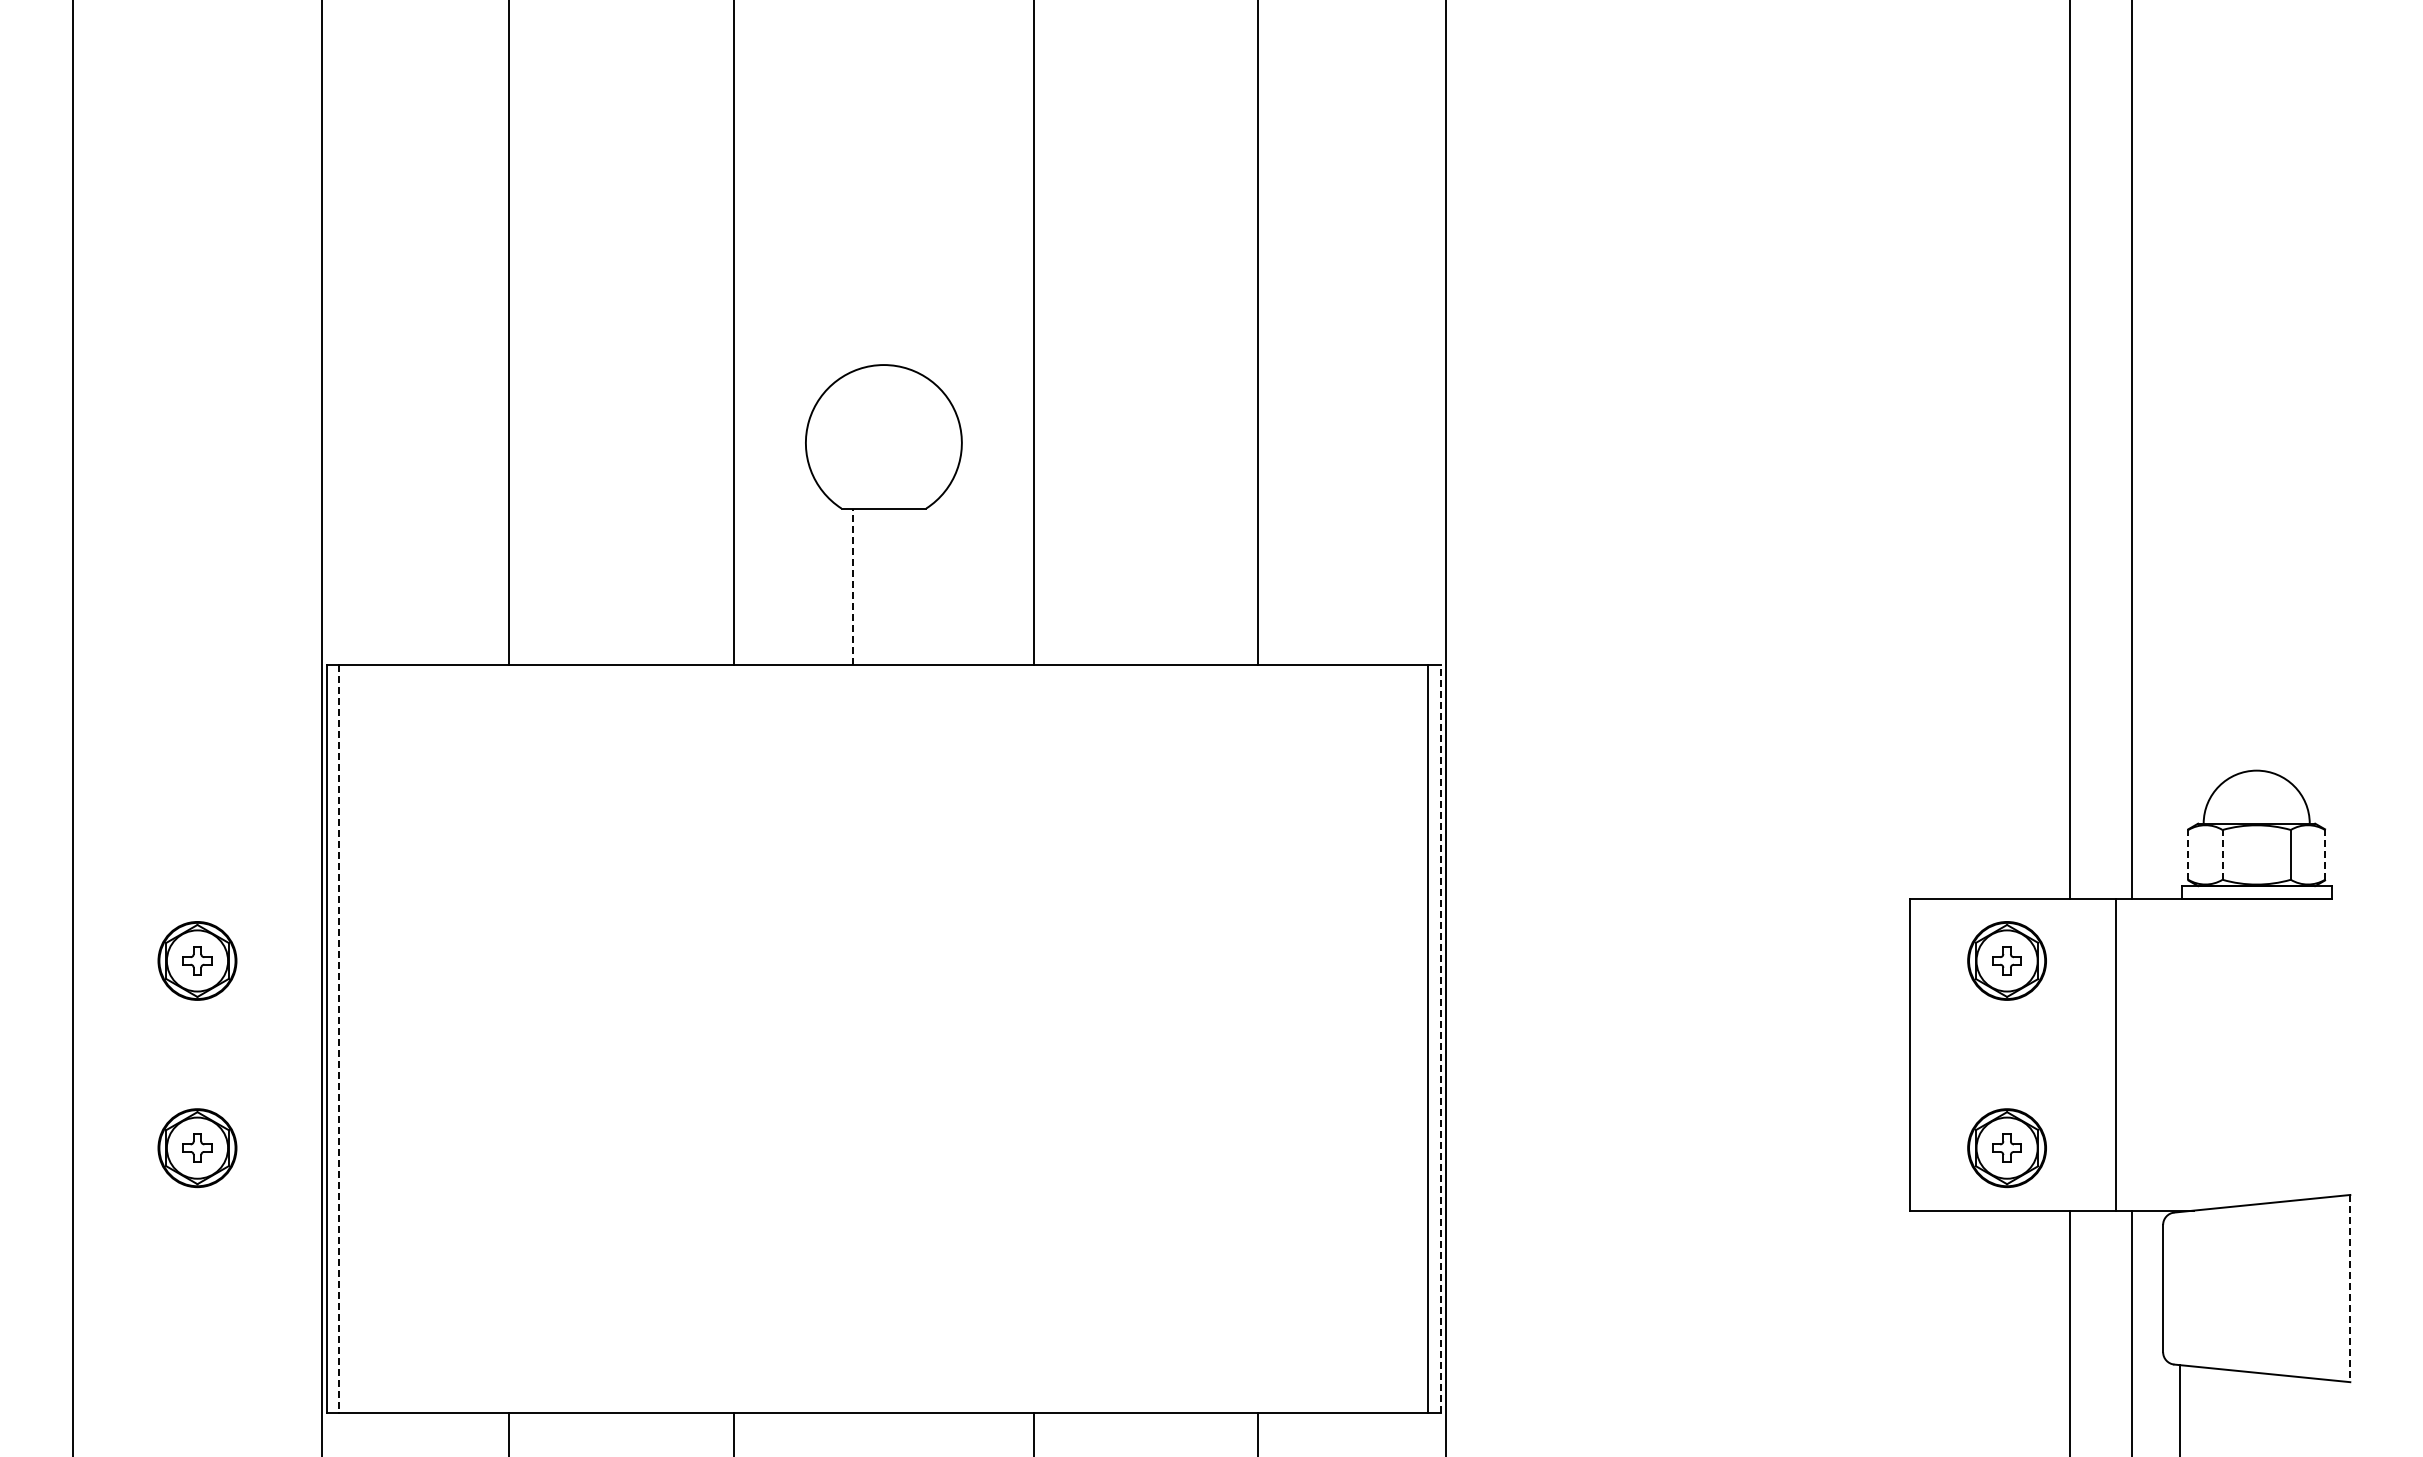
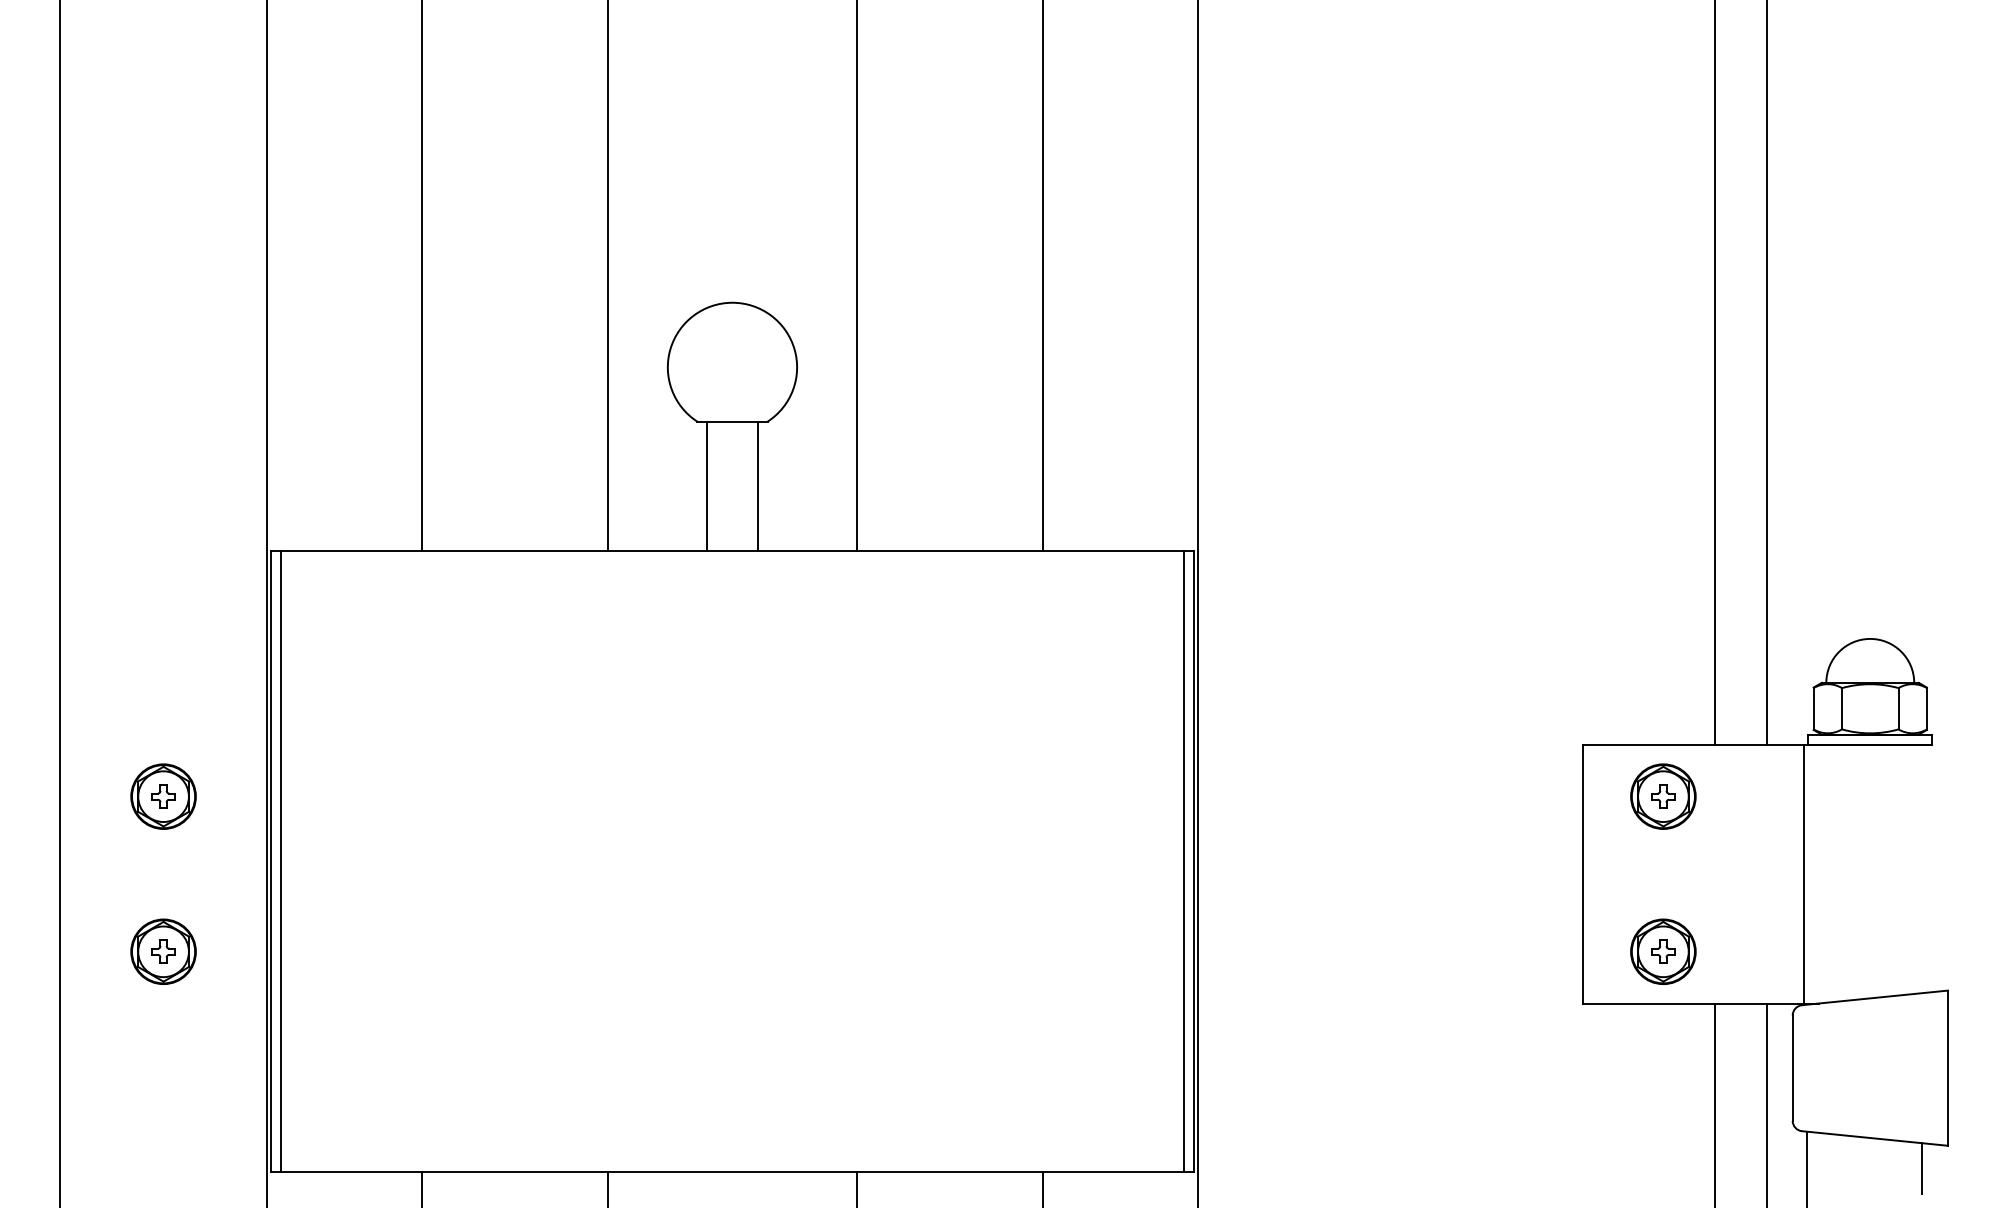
line: (852, 586) -> (706, 486), dashed -> solid
line: (915, 586) -> (758, 486), added
line: (2188, 854) -> (1813, 708), dashed -> solid
line: (2222, 854) -> (1841, 708), dashed -> solid
line: (2325, 854) -> (1927, 708), dashed -> solid
line: (1440, 1038) -> (1193, 860), dashed -> solid
line: (339, 1039) -> (281, 861), dashed -> solid
line: (2115, 1054) -> (1803, 874), moved
line: (2350, 1288) -> (1948, 1068), dashed -> solid
line: (2319, 1409) -> (1922, 1168), added

